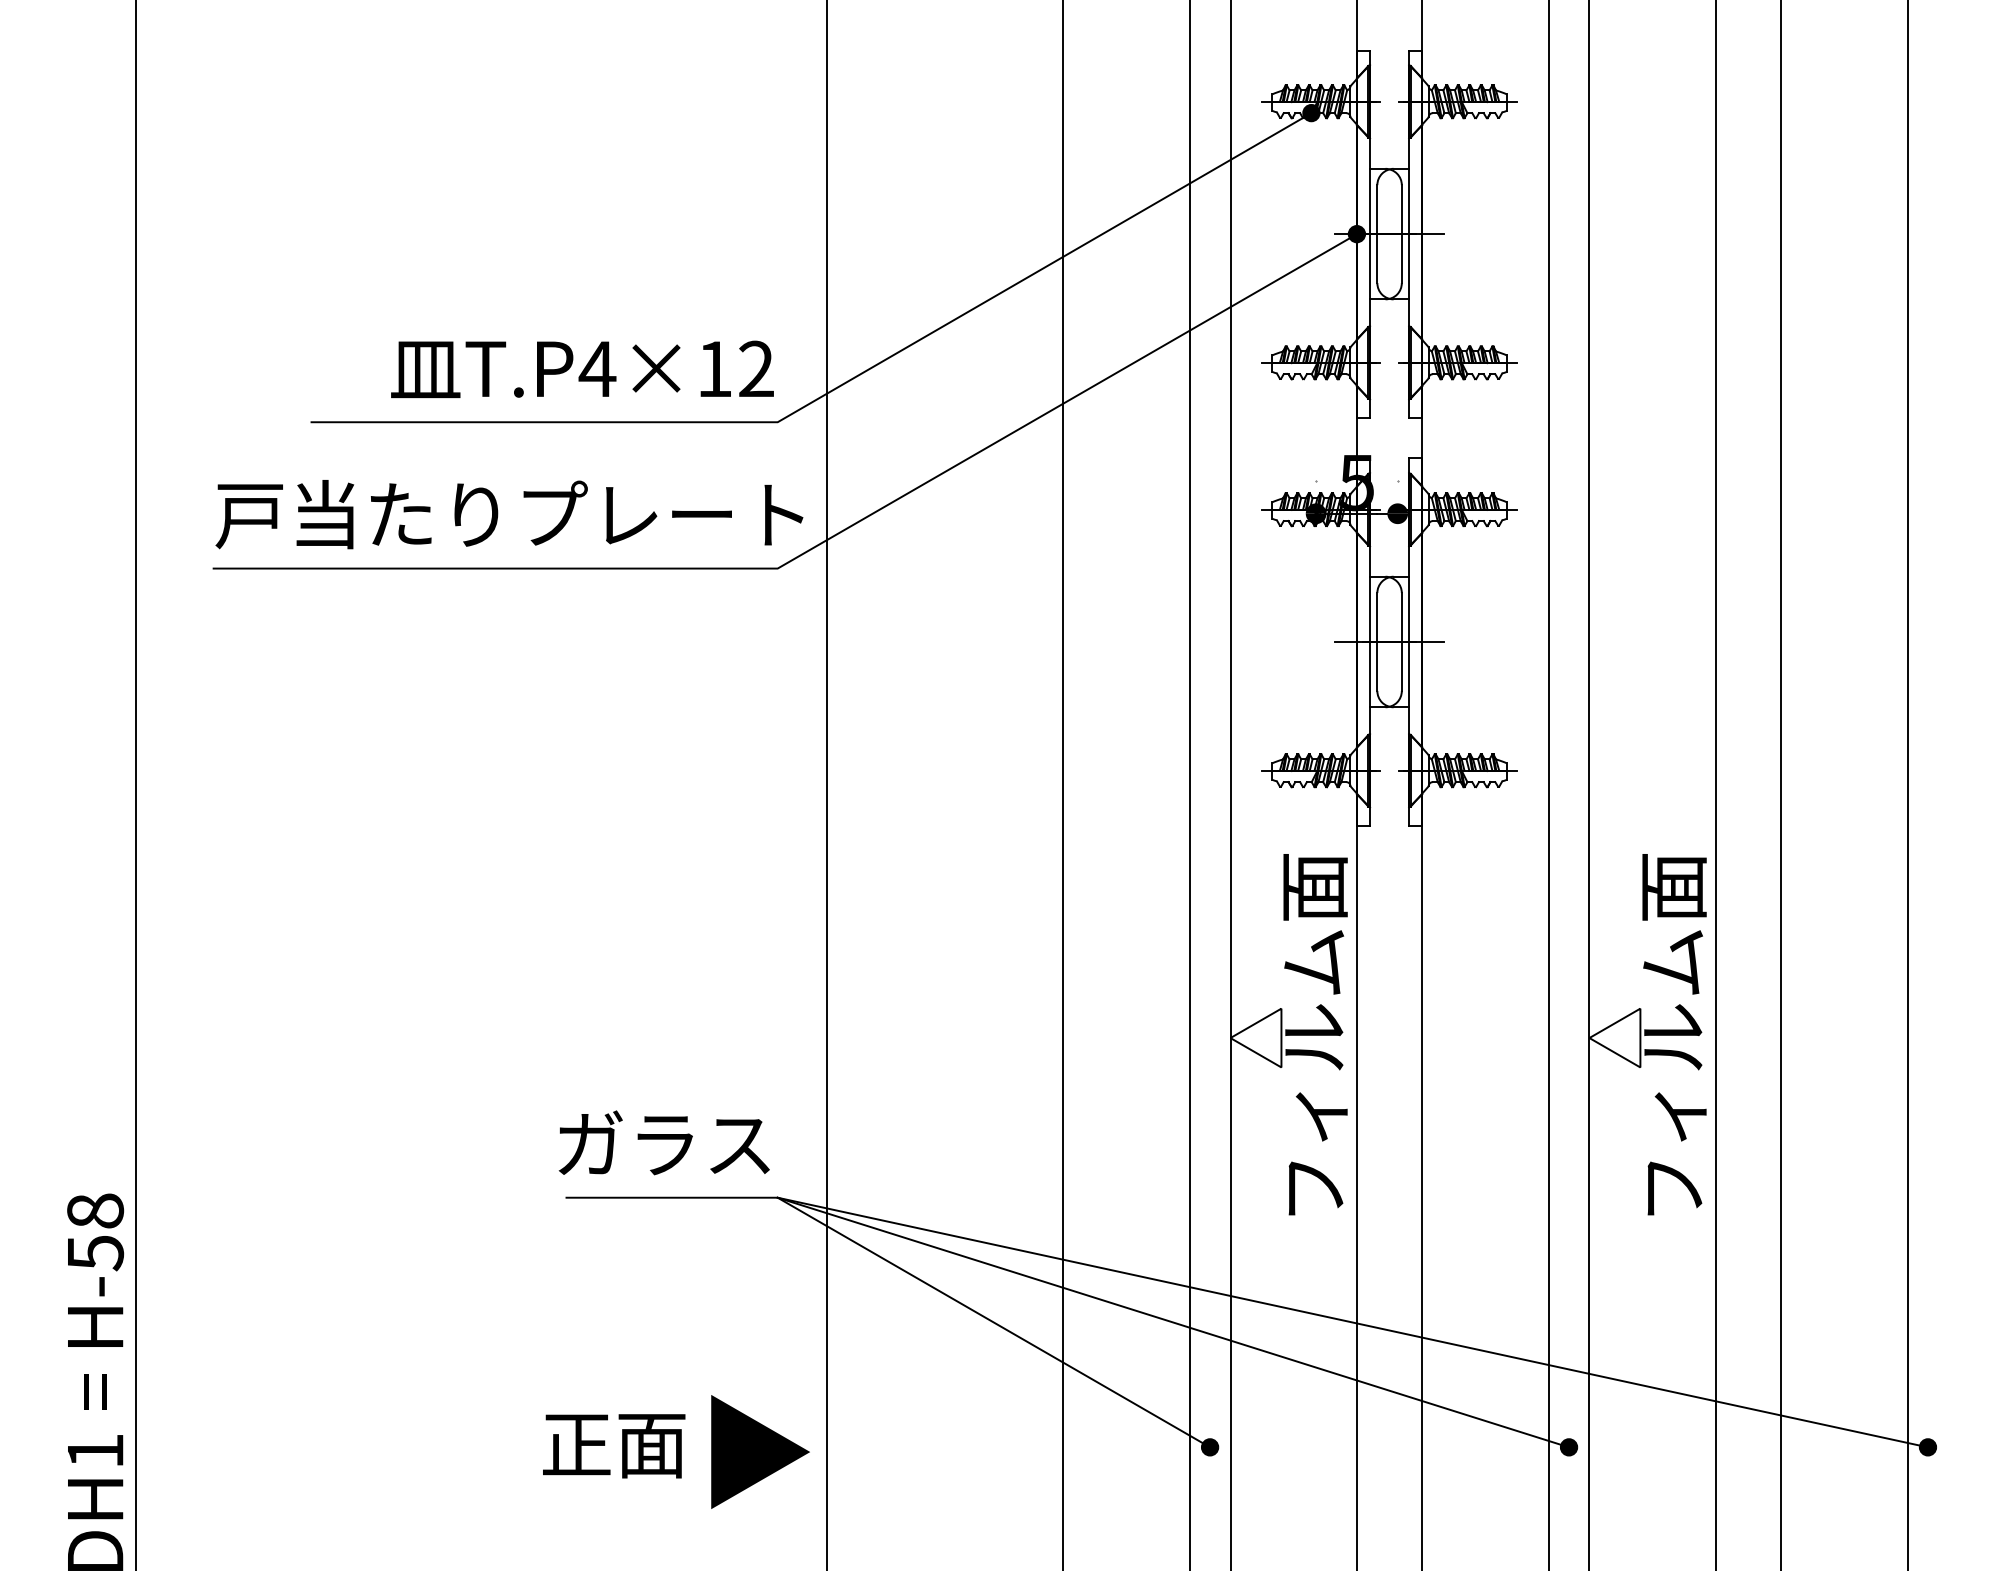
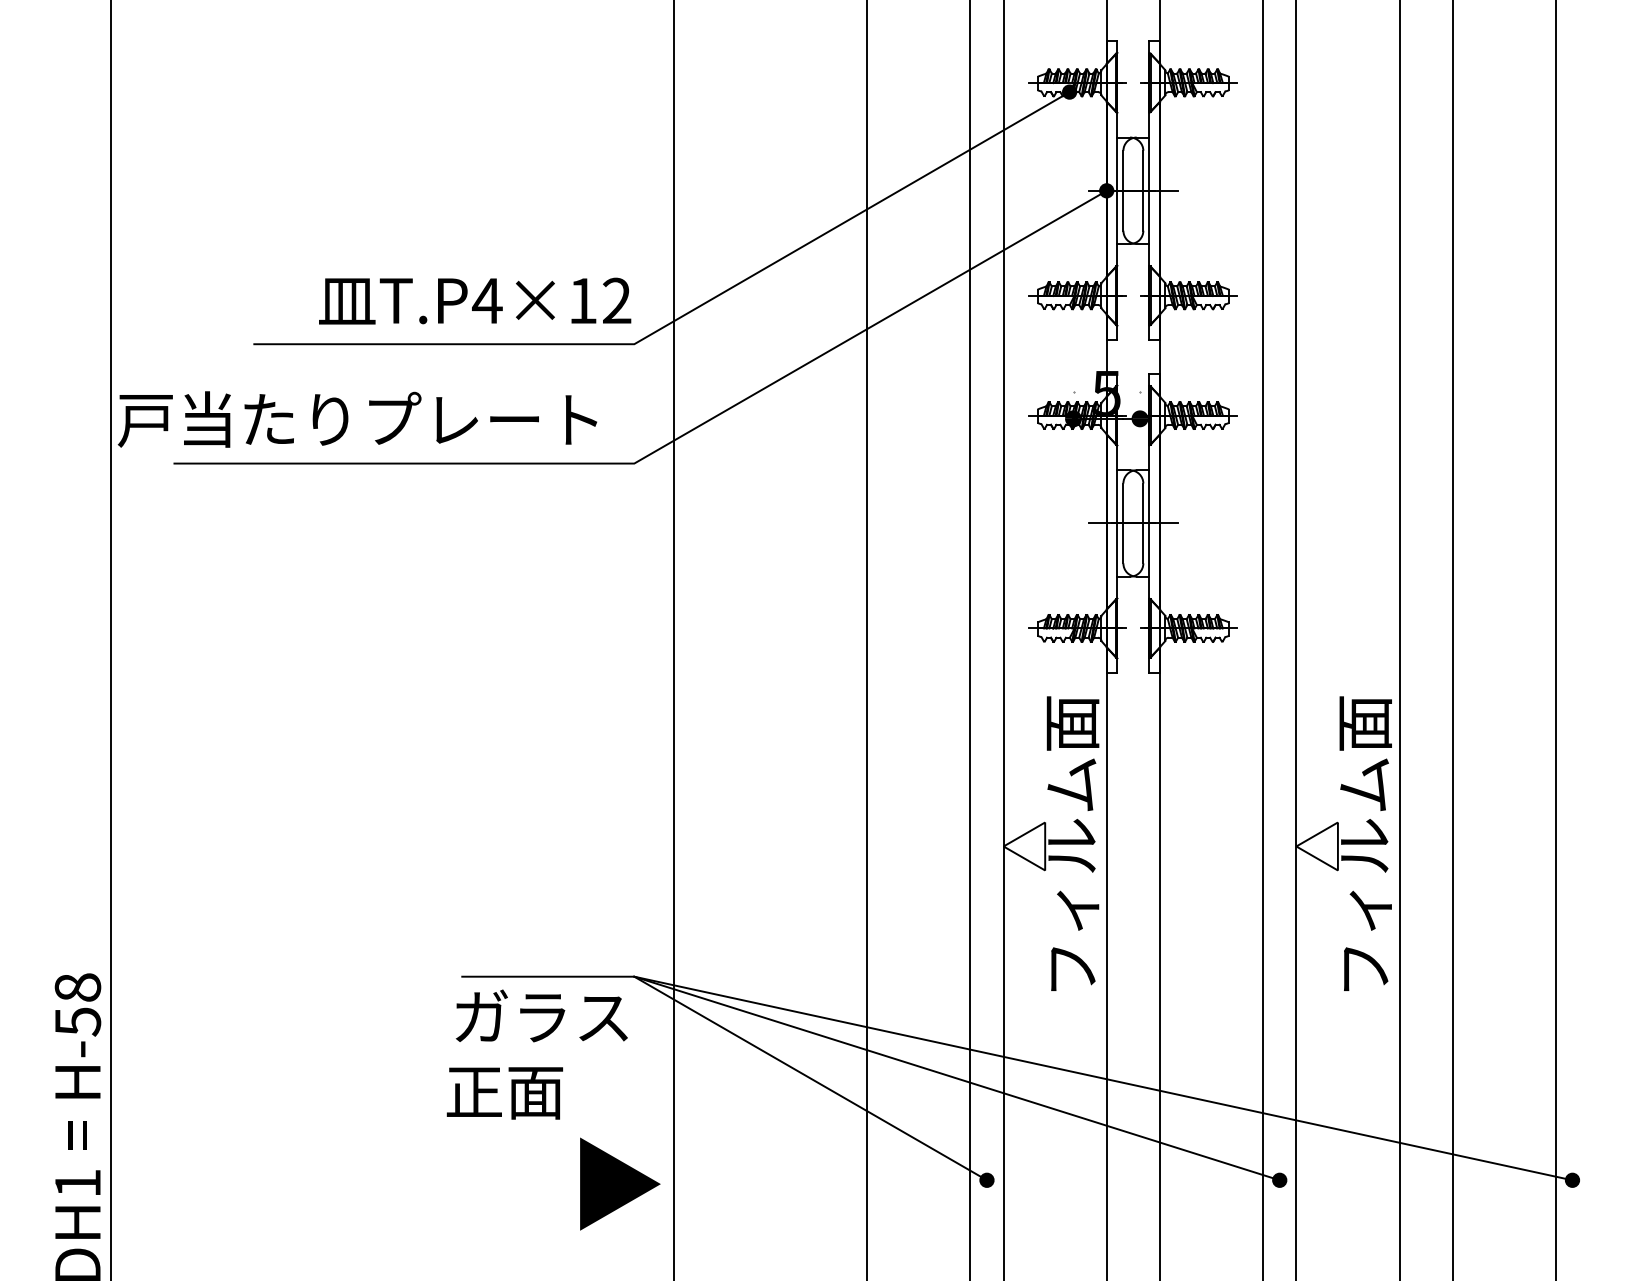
text: (509, 514) -> (357, 419), moved
text: (663, 1142) -> (541, 1015), moved
text: (613, 1446) -> (504, 1093), moved

